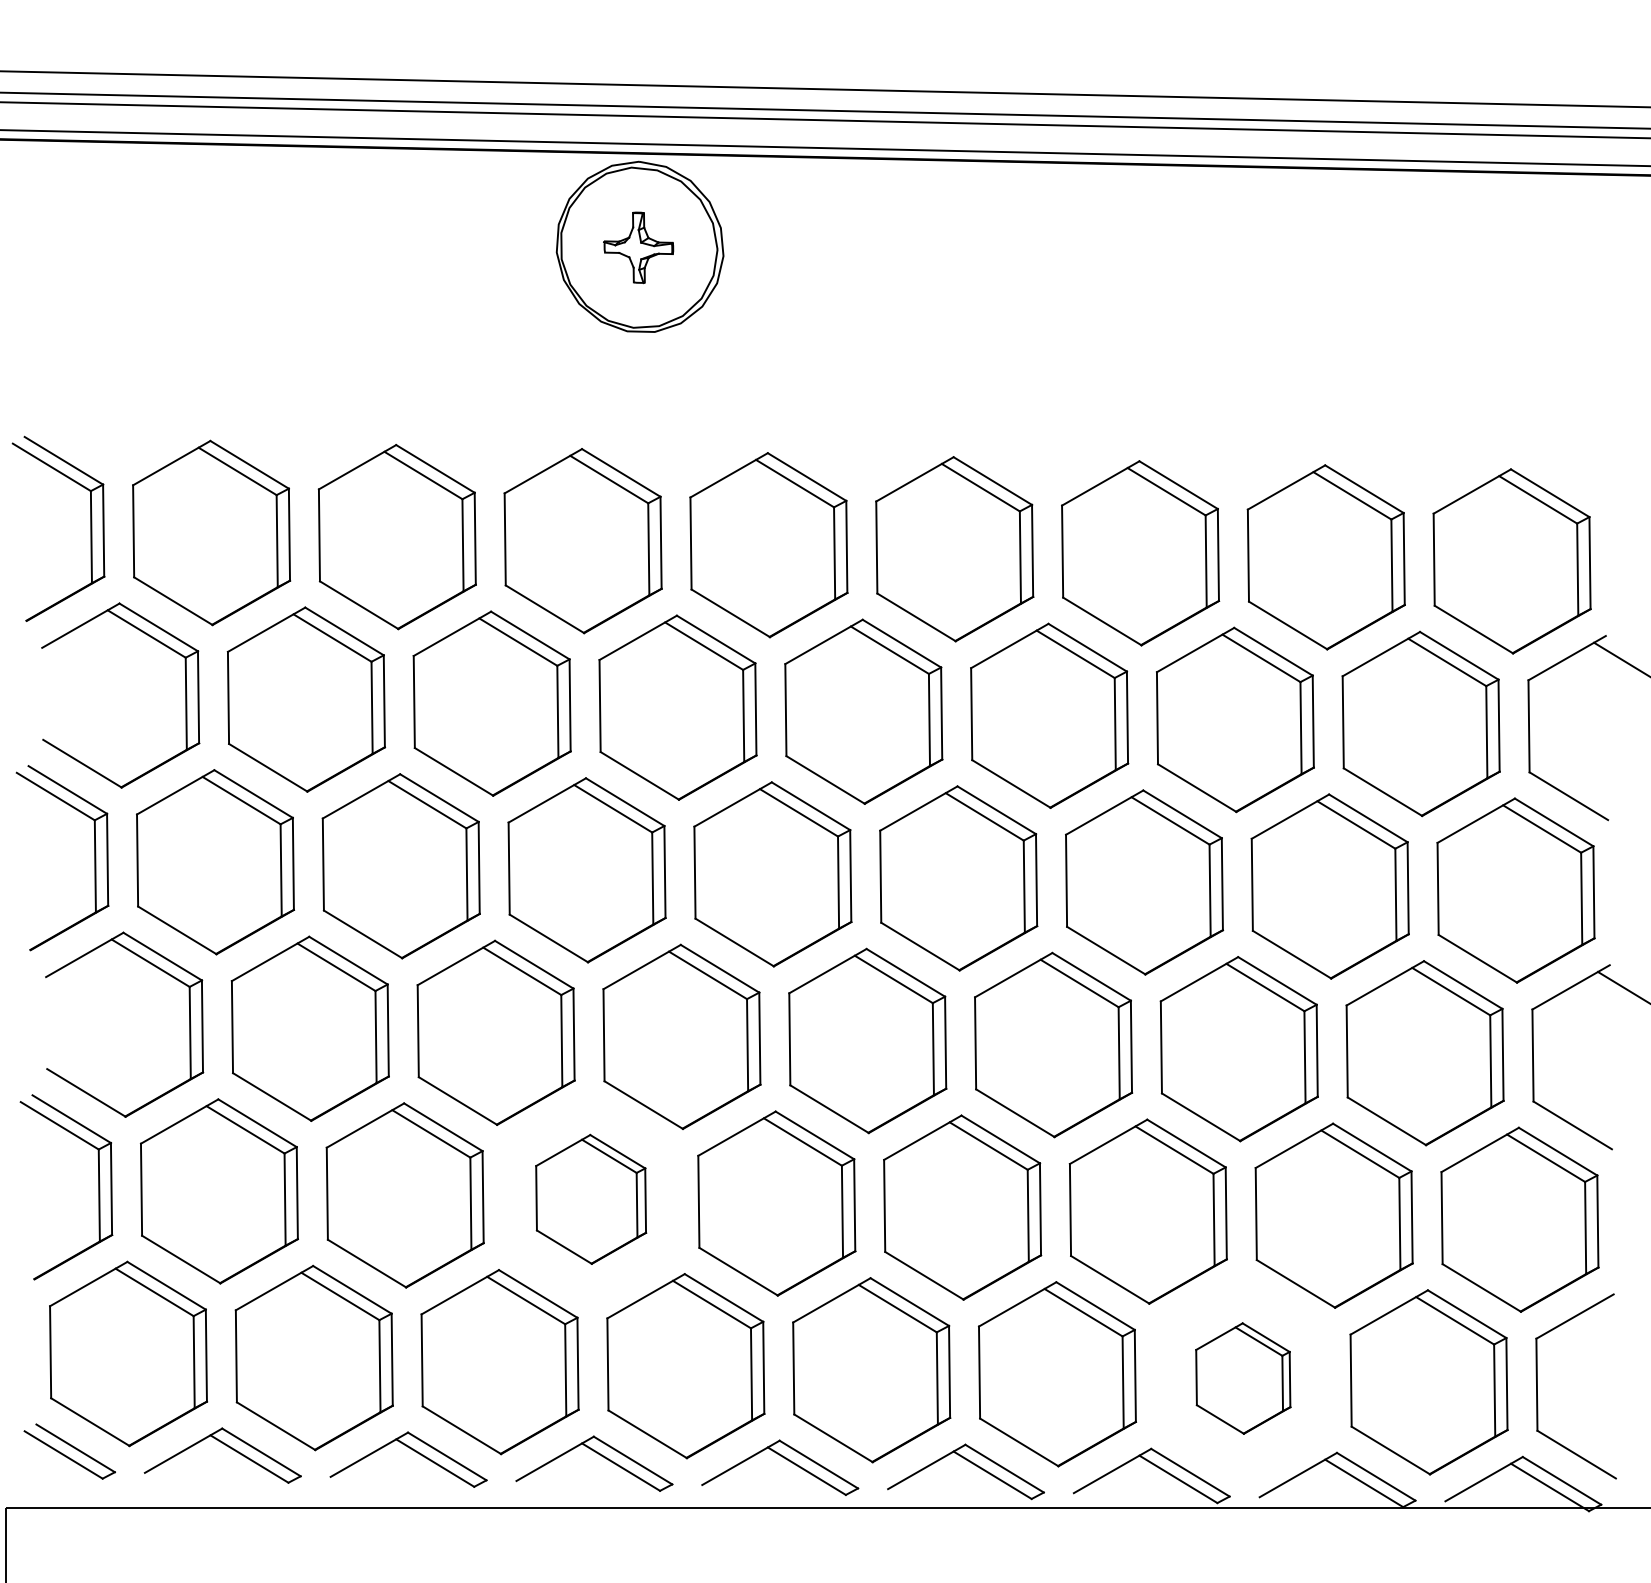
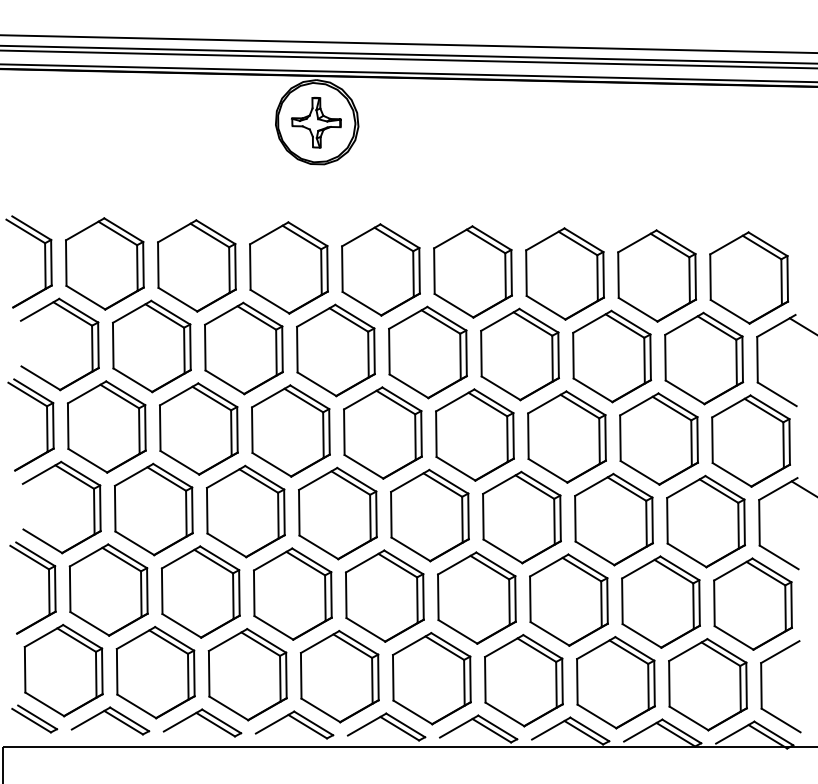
part: (638, 247) -> (316, 122), size x1.43
part: (590, 1198) -> (292, 593), size x1.43
part: (1242, 1377) -> (615, 682), size x1.67

